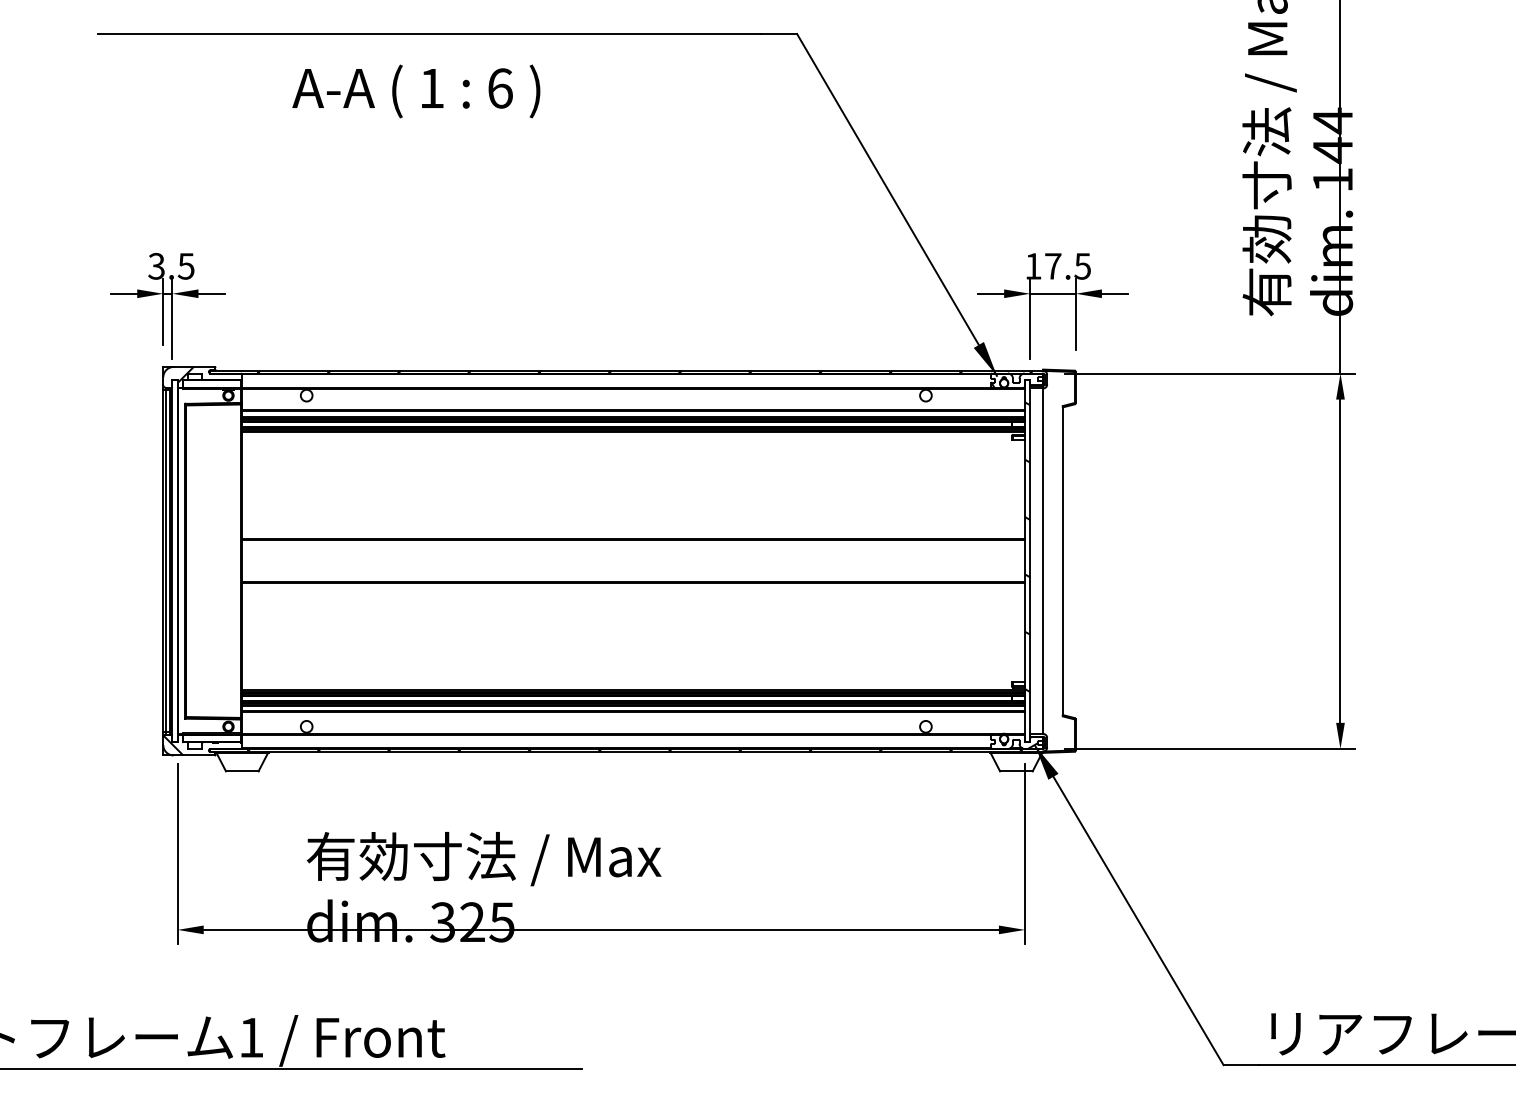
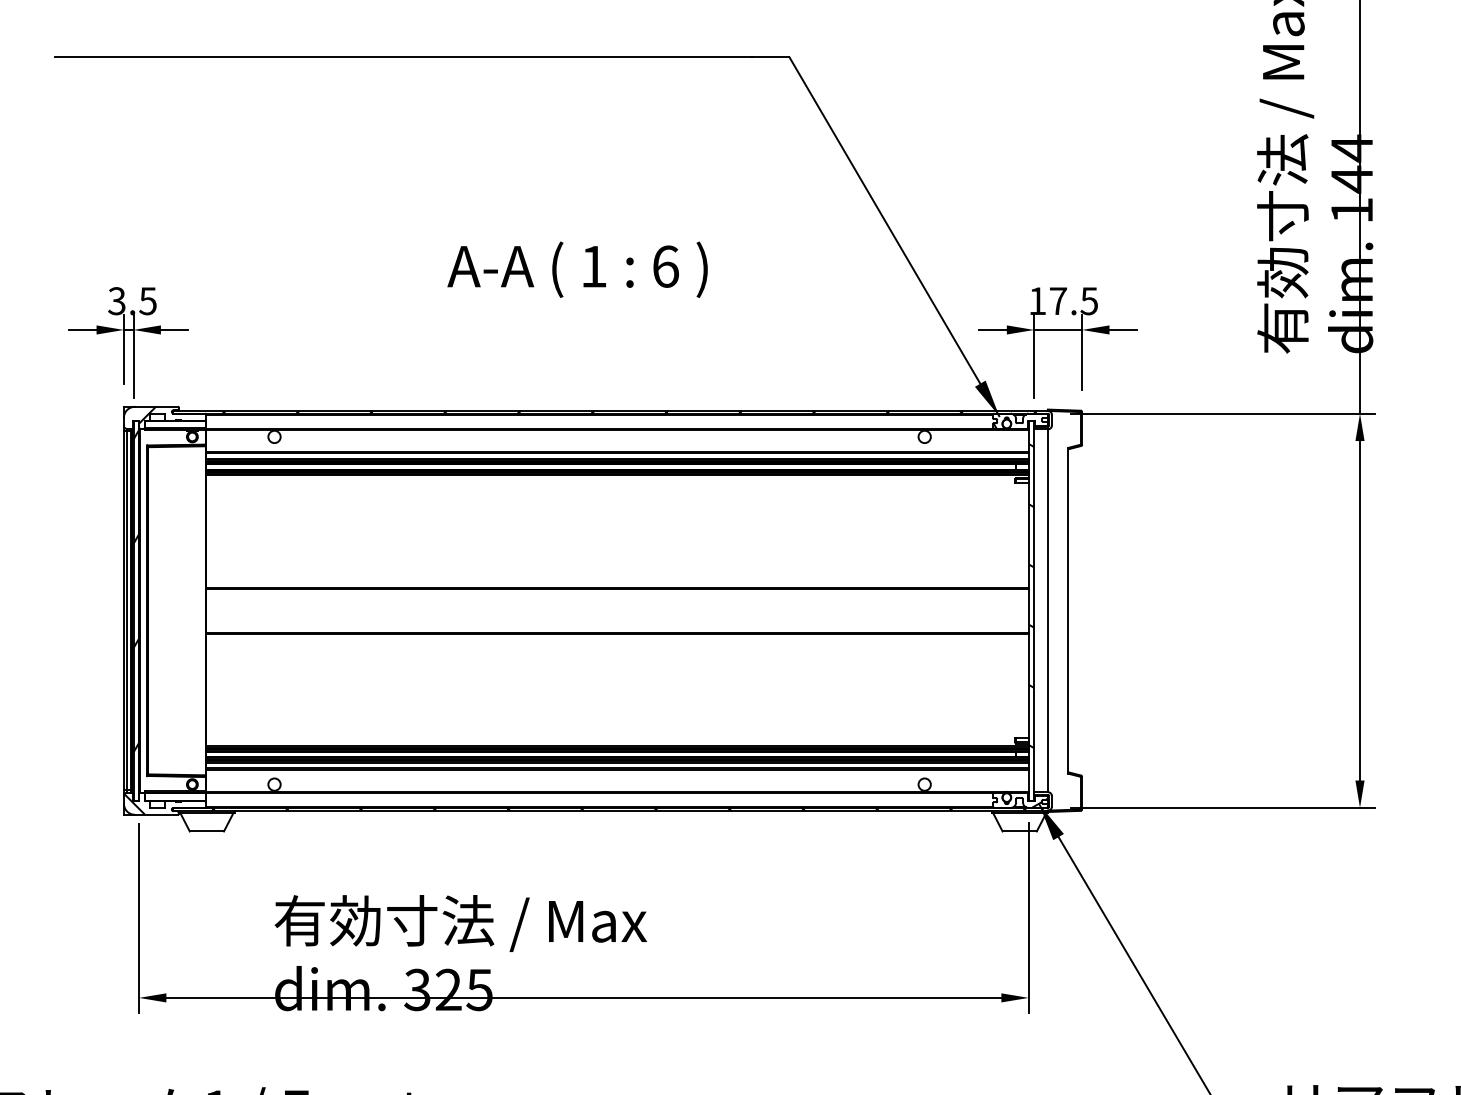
text: (416, 91) -> (577, 269), moved
hatch: (174, 542) -> (135, 591), added

